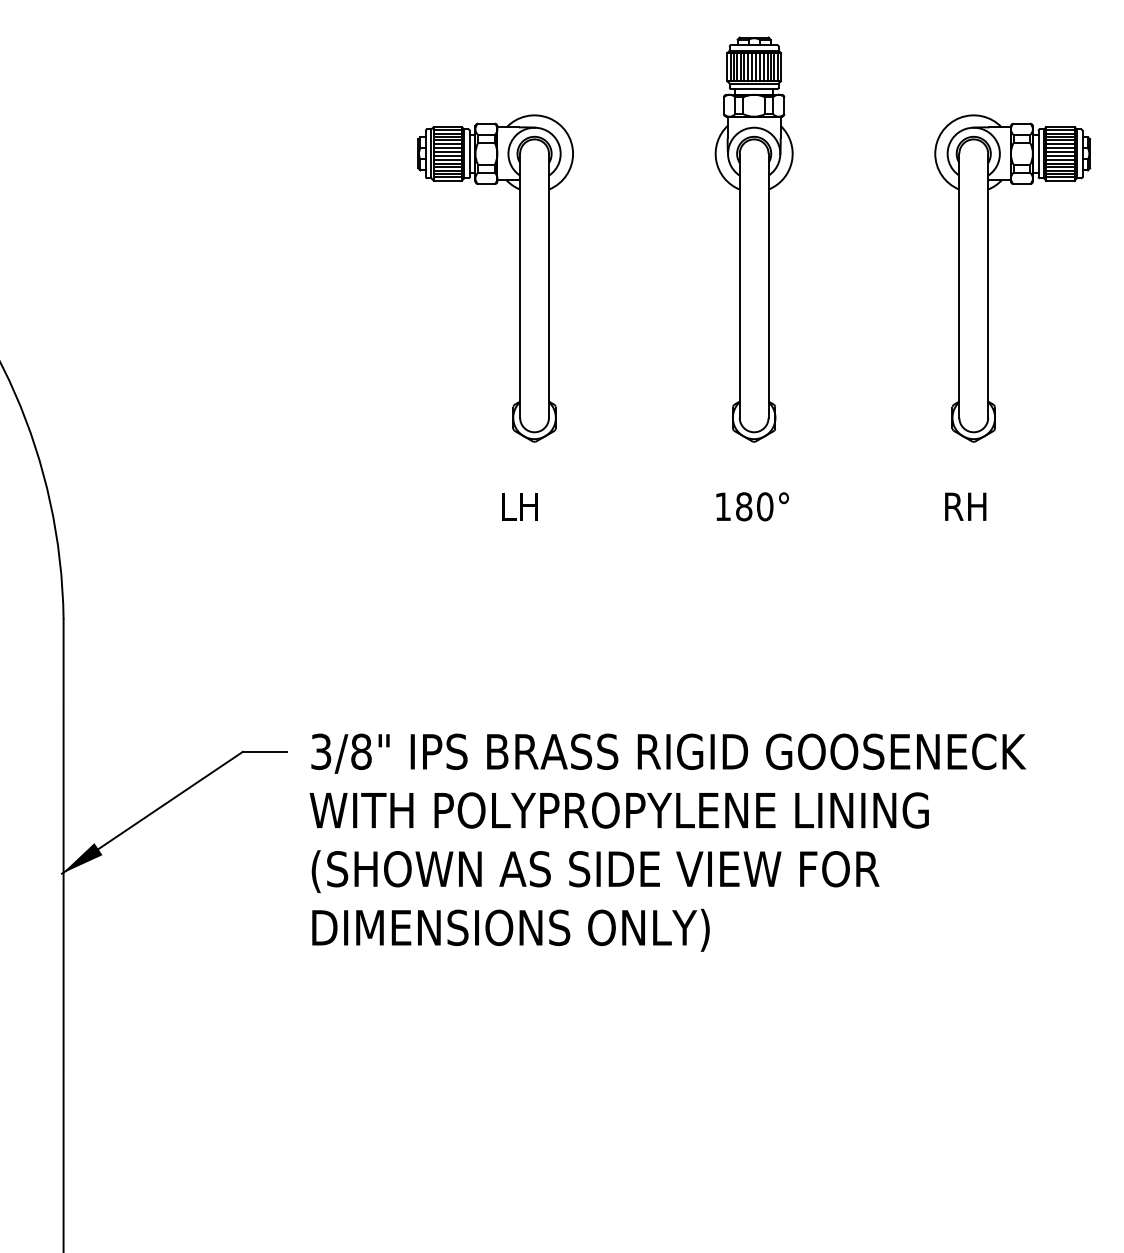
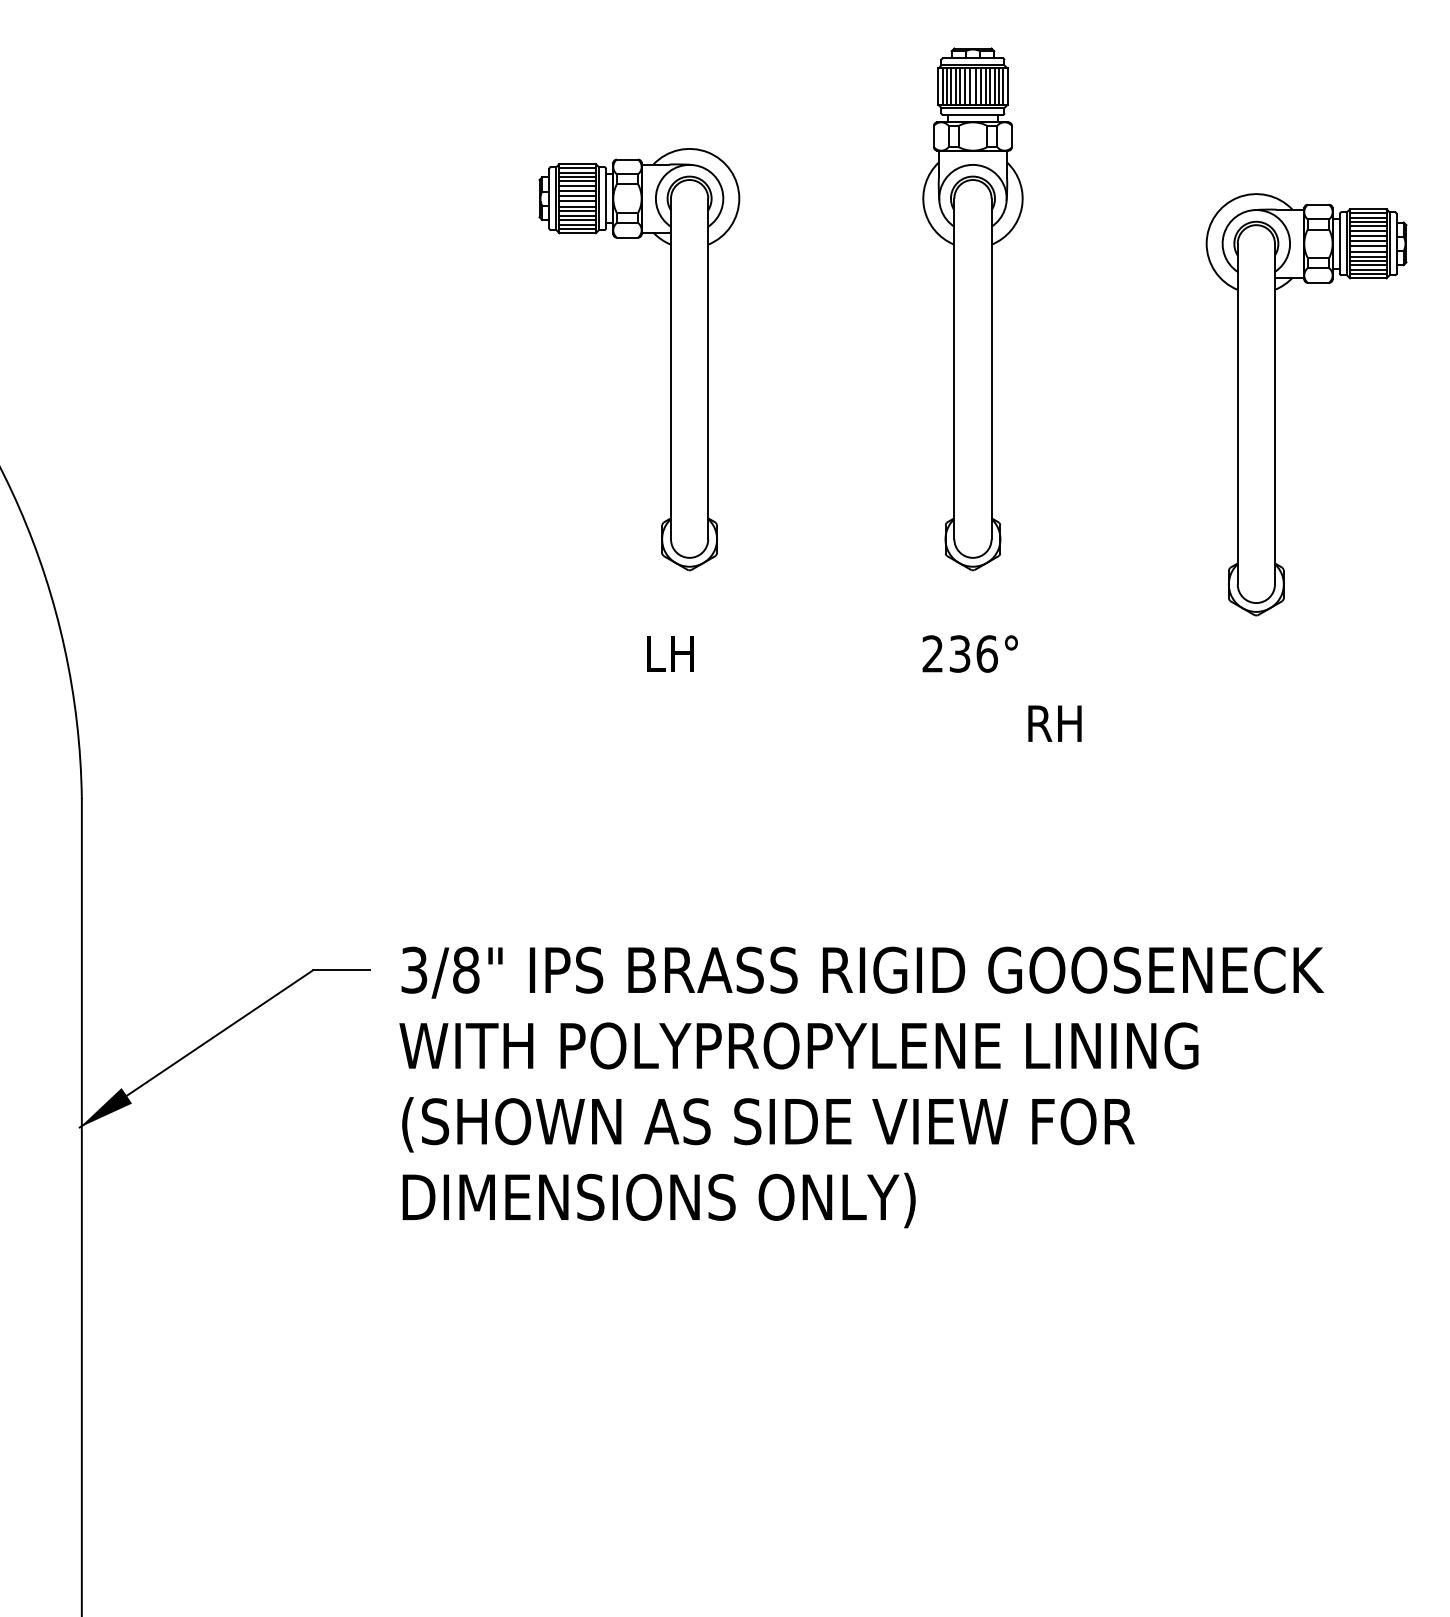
part: (988, 278) -> (1275, 404), moved
text: (744, 506) -> (960, 653), 180° -> 236°
text: (965, 506) -> (1054, 723), moved

